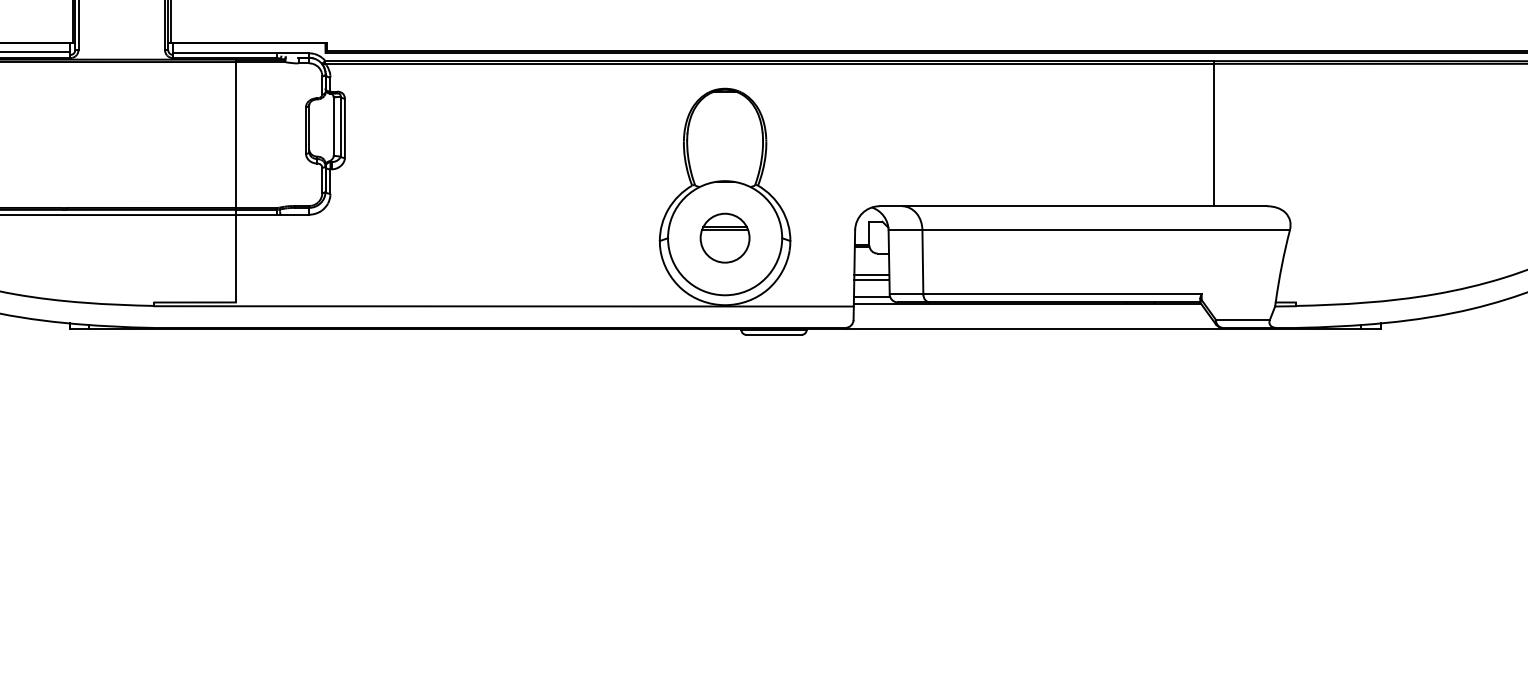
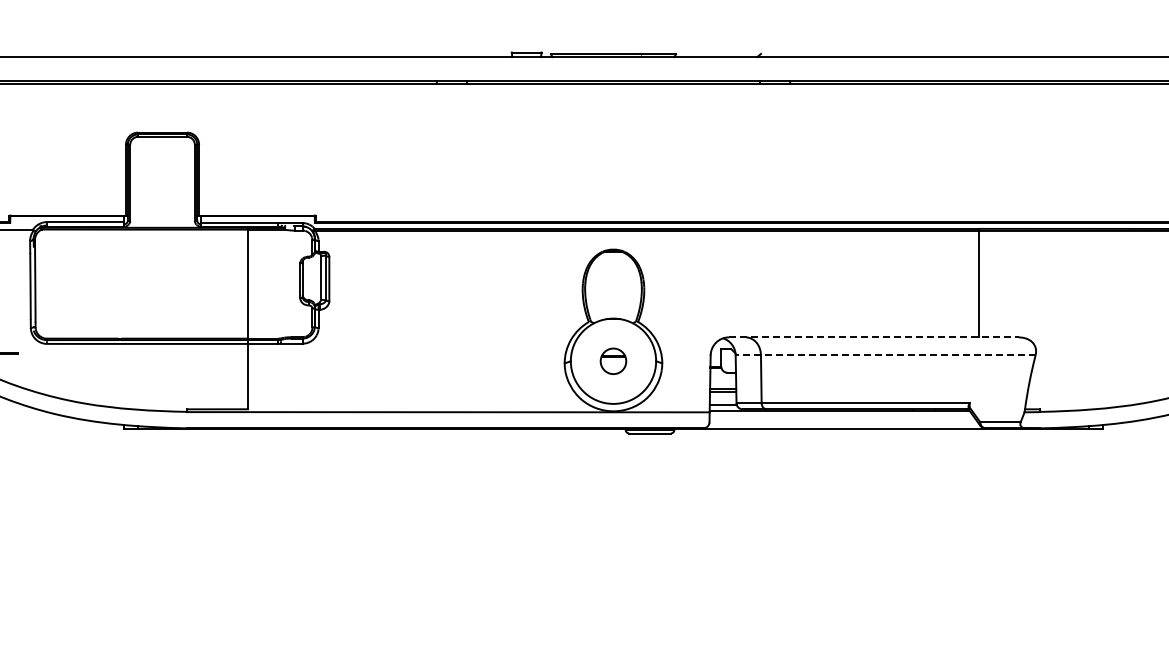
line: (1072, 206) -> (873, 337), solid -> dashed
line: (1089, 230) -> (885, 355), solid -> dashed
part: (725, 238) -> (613, 361), size x0.7

